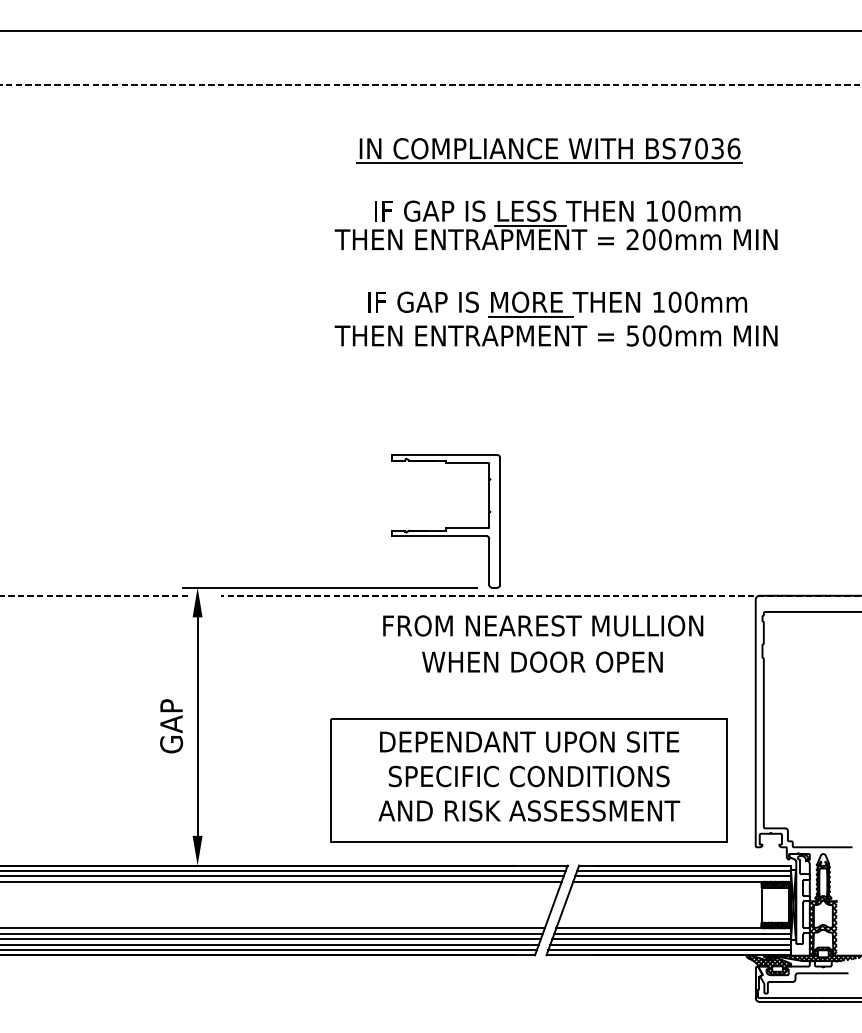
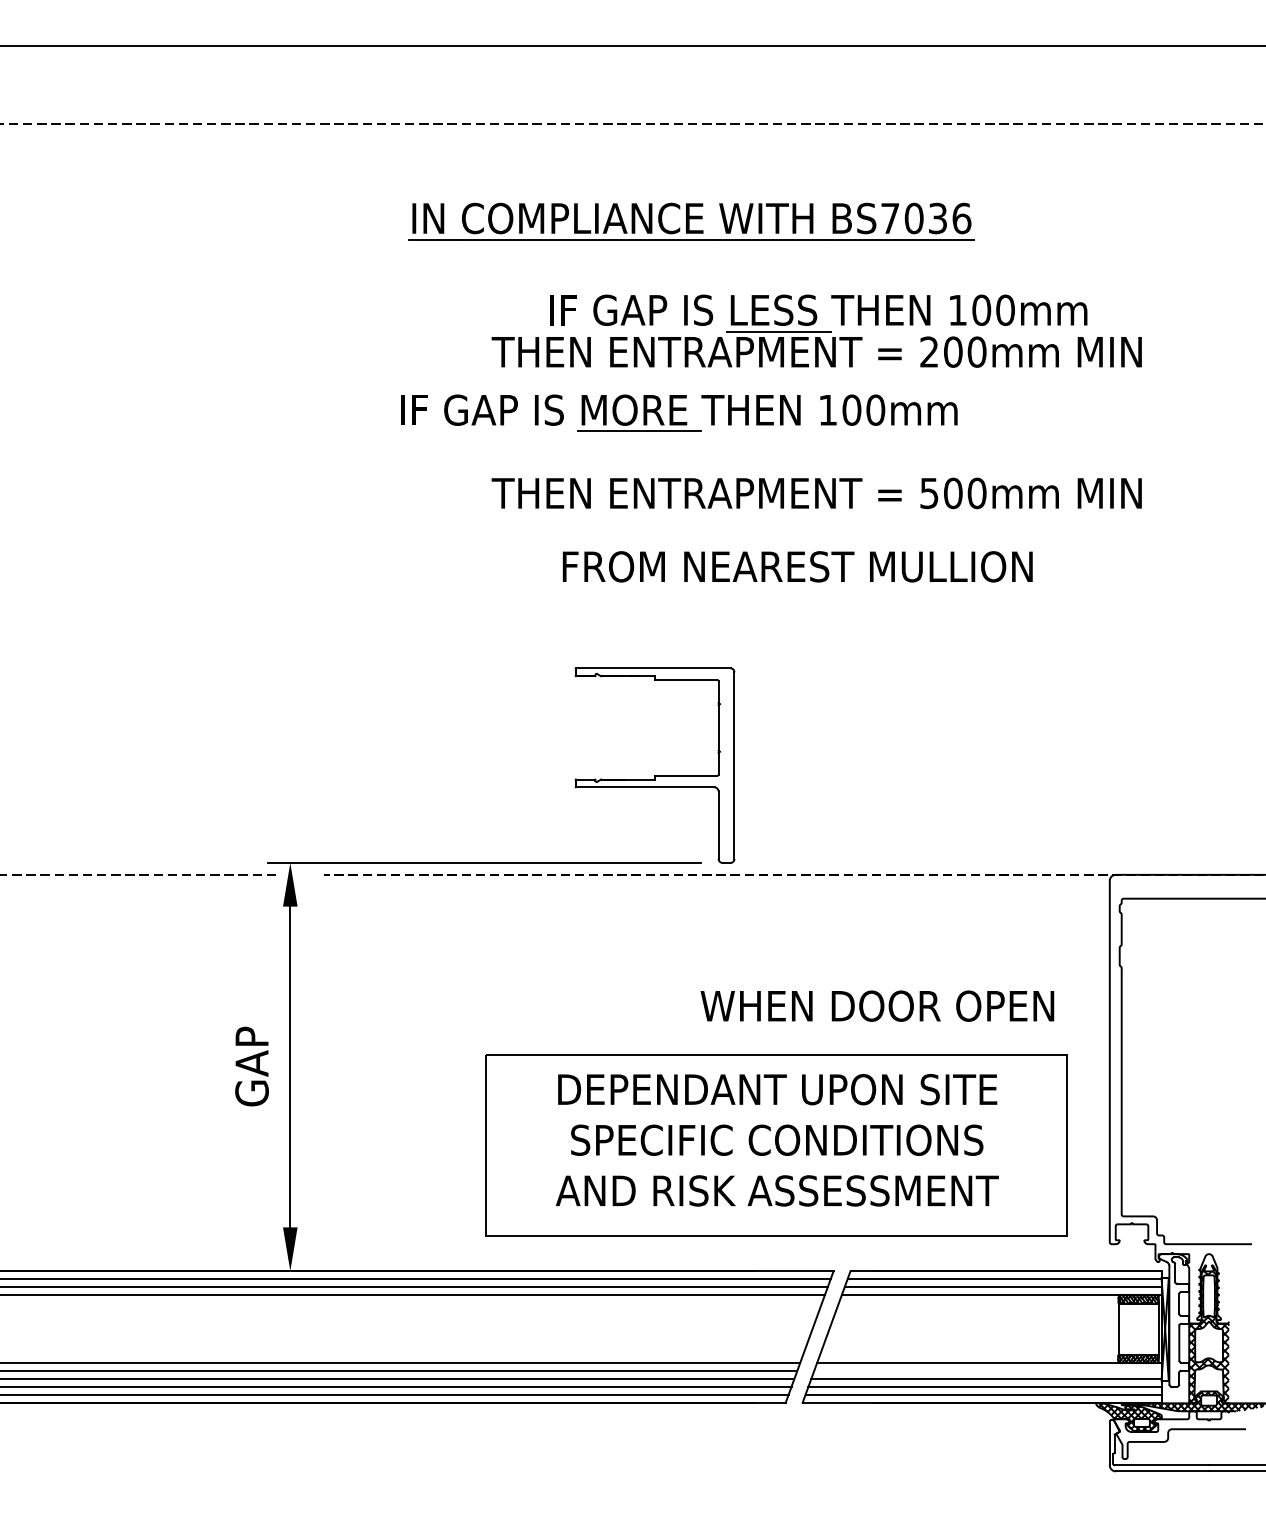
part: (549, 150) -> (690, 221), moved
part: (557, 304) -> (679, 413), moved
text: (543, 625) -> (798, 566), moved
text: (542, 661) -> (877, 1005), moved
line: (672, 933) -> (987, 1370), removed

